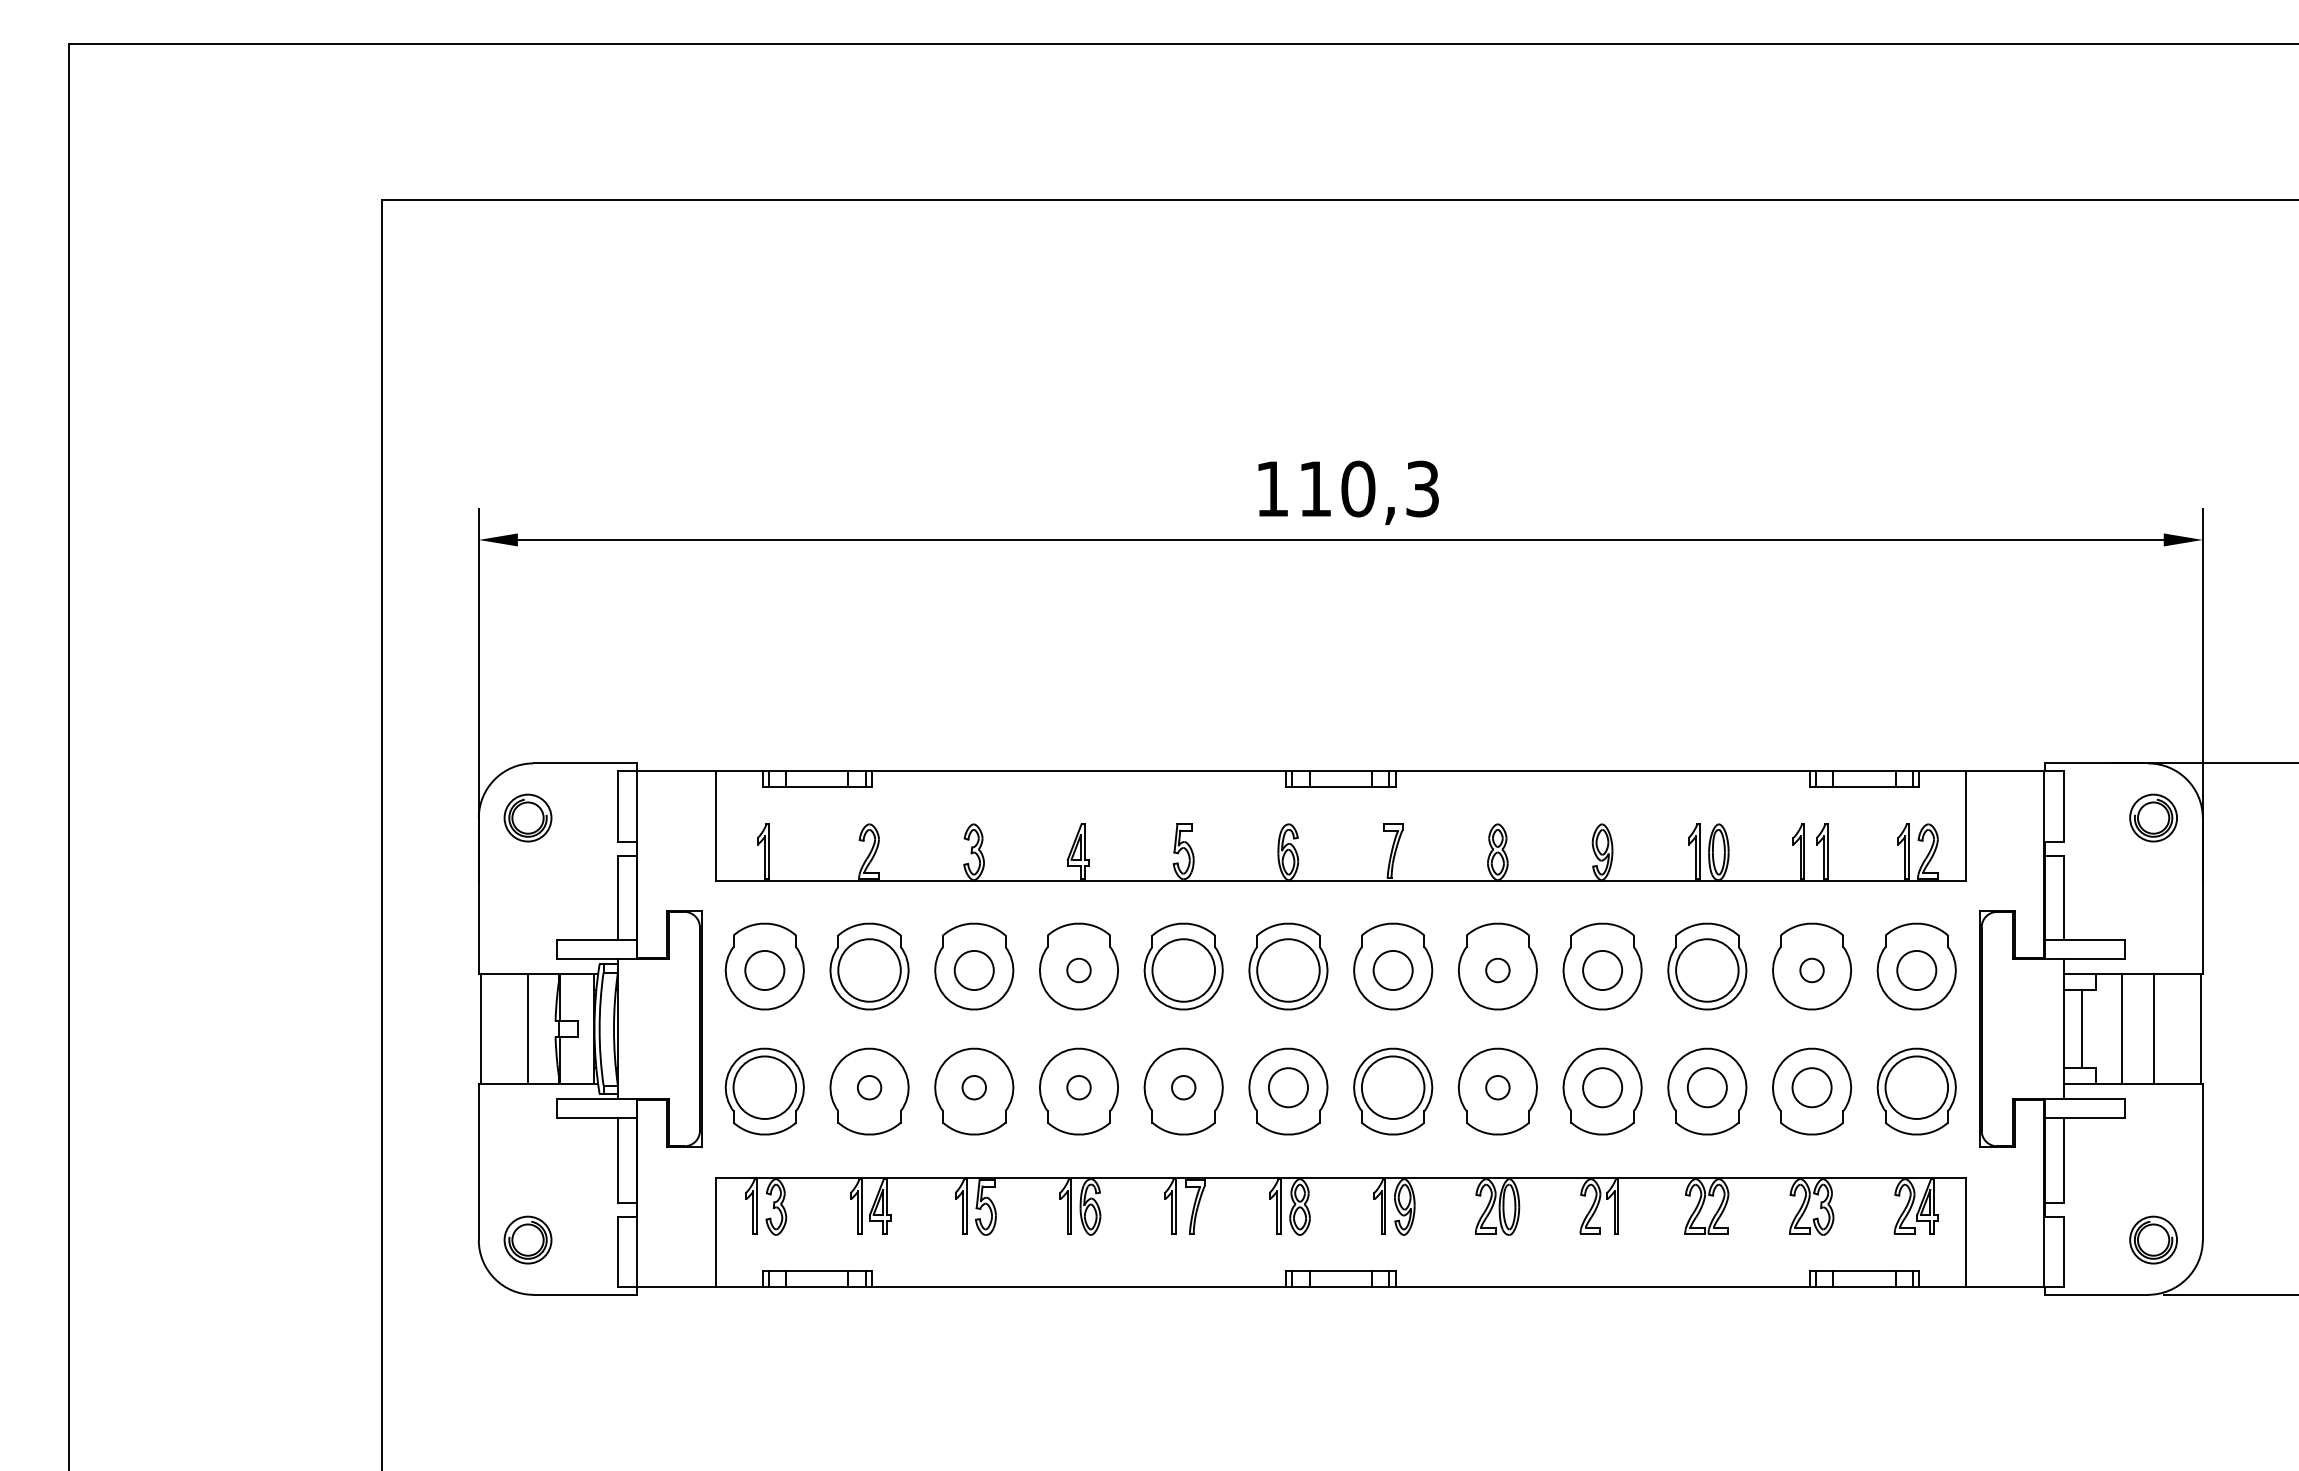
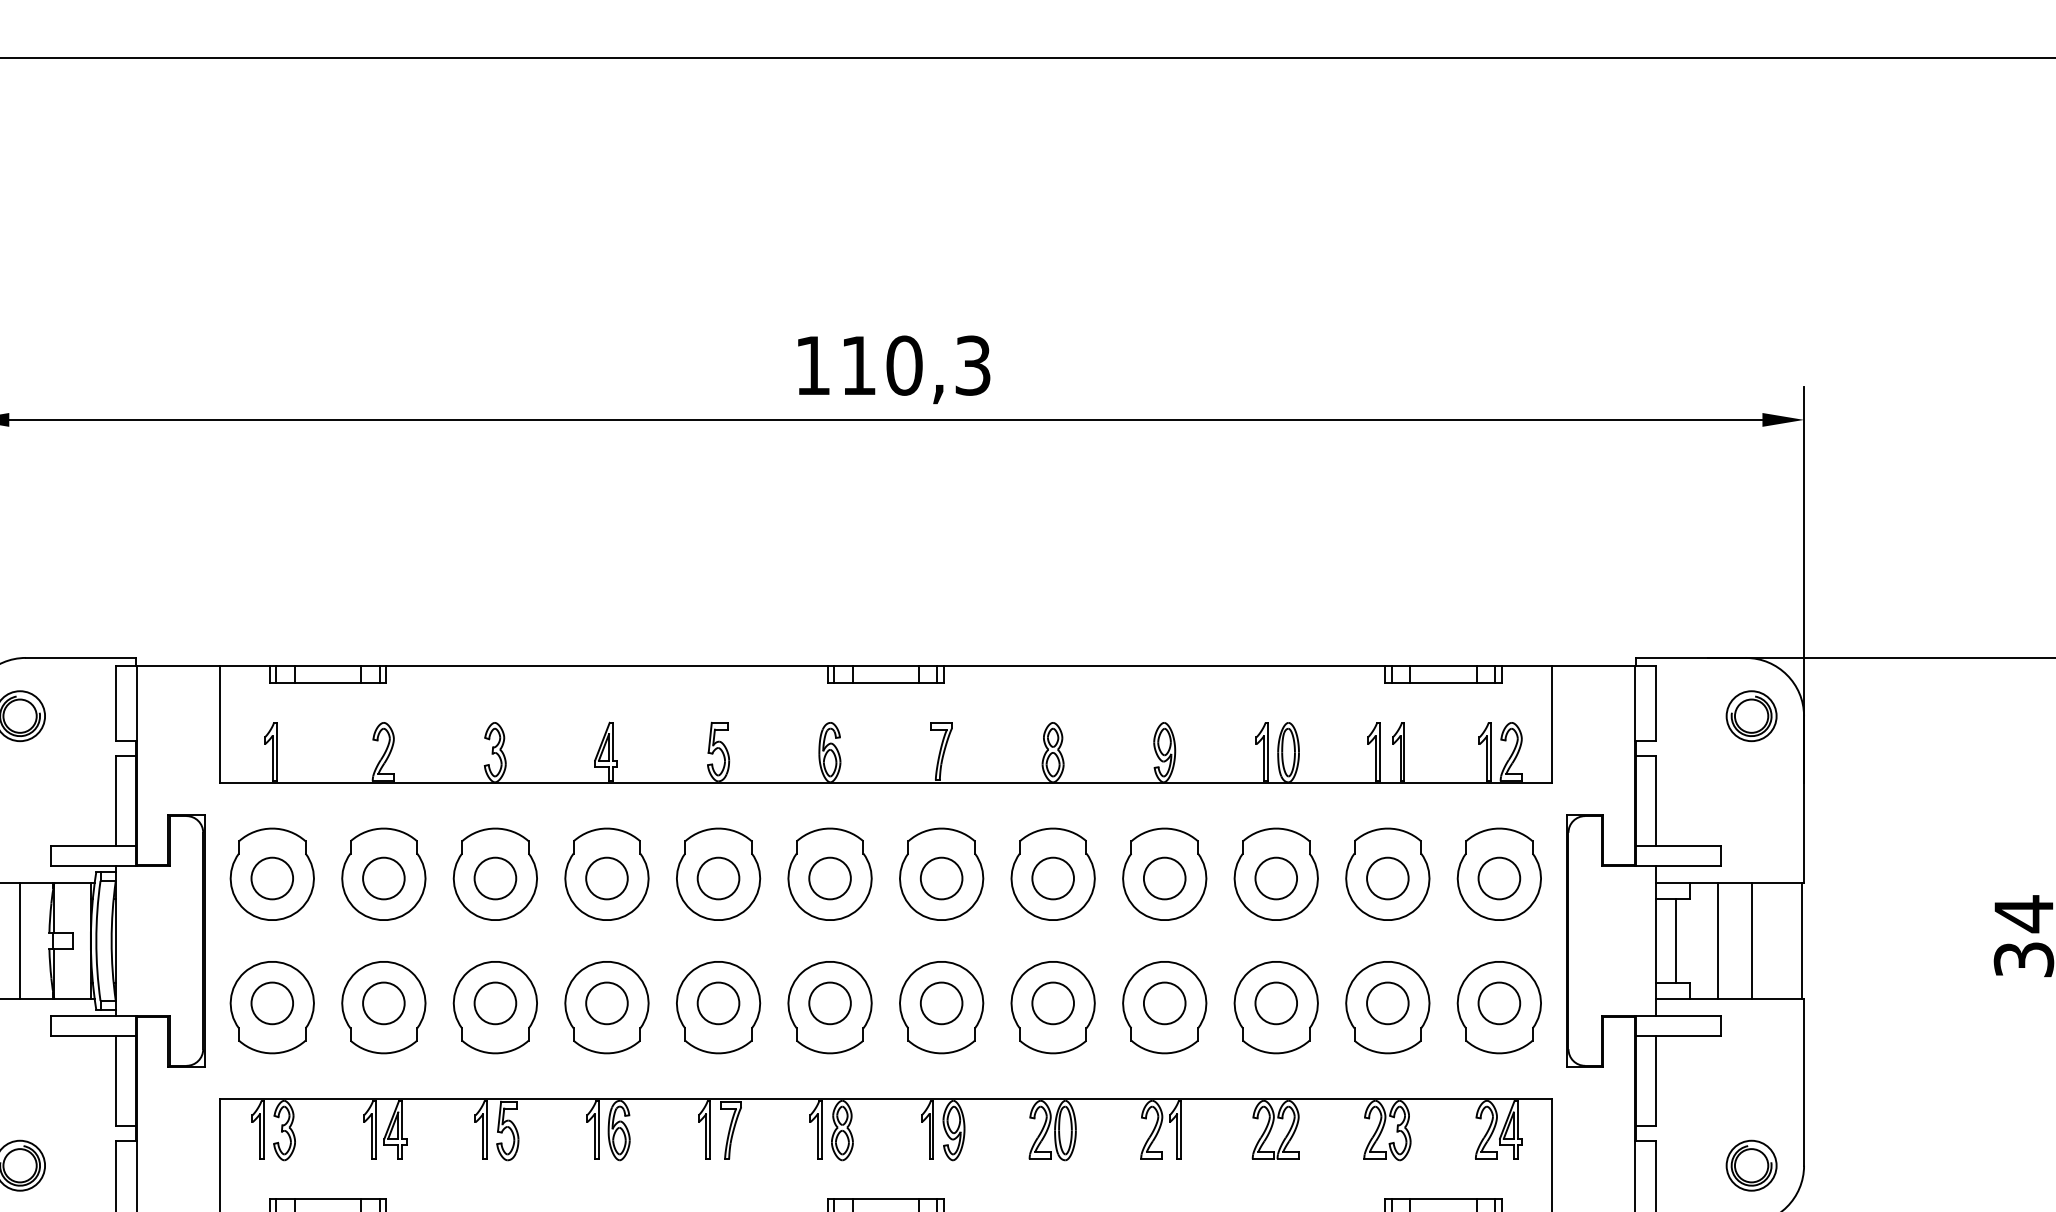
circle: (869, 970) -> (383, 878), size x0.62
circle: (1078, 970) -> (606, 878), size x1.67
circle: (1183, 970) -> (718, 878), size x0.62
circle: (1288, 970) -> (830, 878), size x0.62
circle: (1497, 970) -> (1052, 878), size x1.67
circle: (1706, 970) -> (1275, 878), size x0.62
circle: (1811, 970) -> (1387, 878), size x1.67
circle: (764, 1087) -> (271, 1003), size x0.62
circle: (869, 1087) -> (383, 1003), size x1.67
circle: (973, 1087) -> (494, 1003), size x1.67
circle: (1078, 1087) -> (606, 1003), size x1.67
circle: (1183, 1087) -> (718, 1003), size x1.67
circle: (1392, 1087) -> (940, 1003), size x0.62
circle: (1497, 1087) -> (1052, 1003), size x1.67
circle: (1916, 1087) -> (1499, 1003), size x0.62

